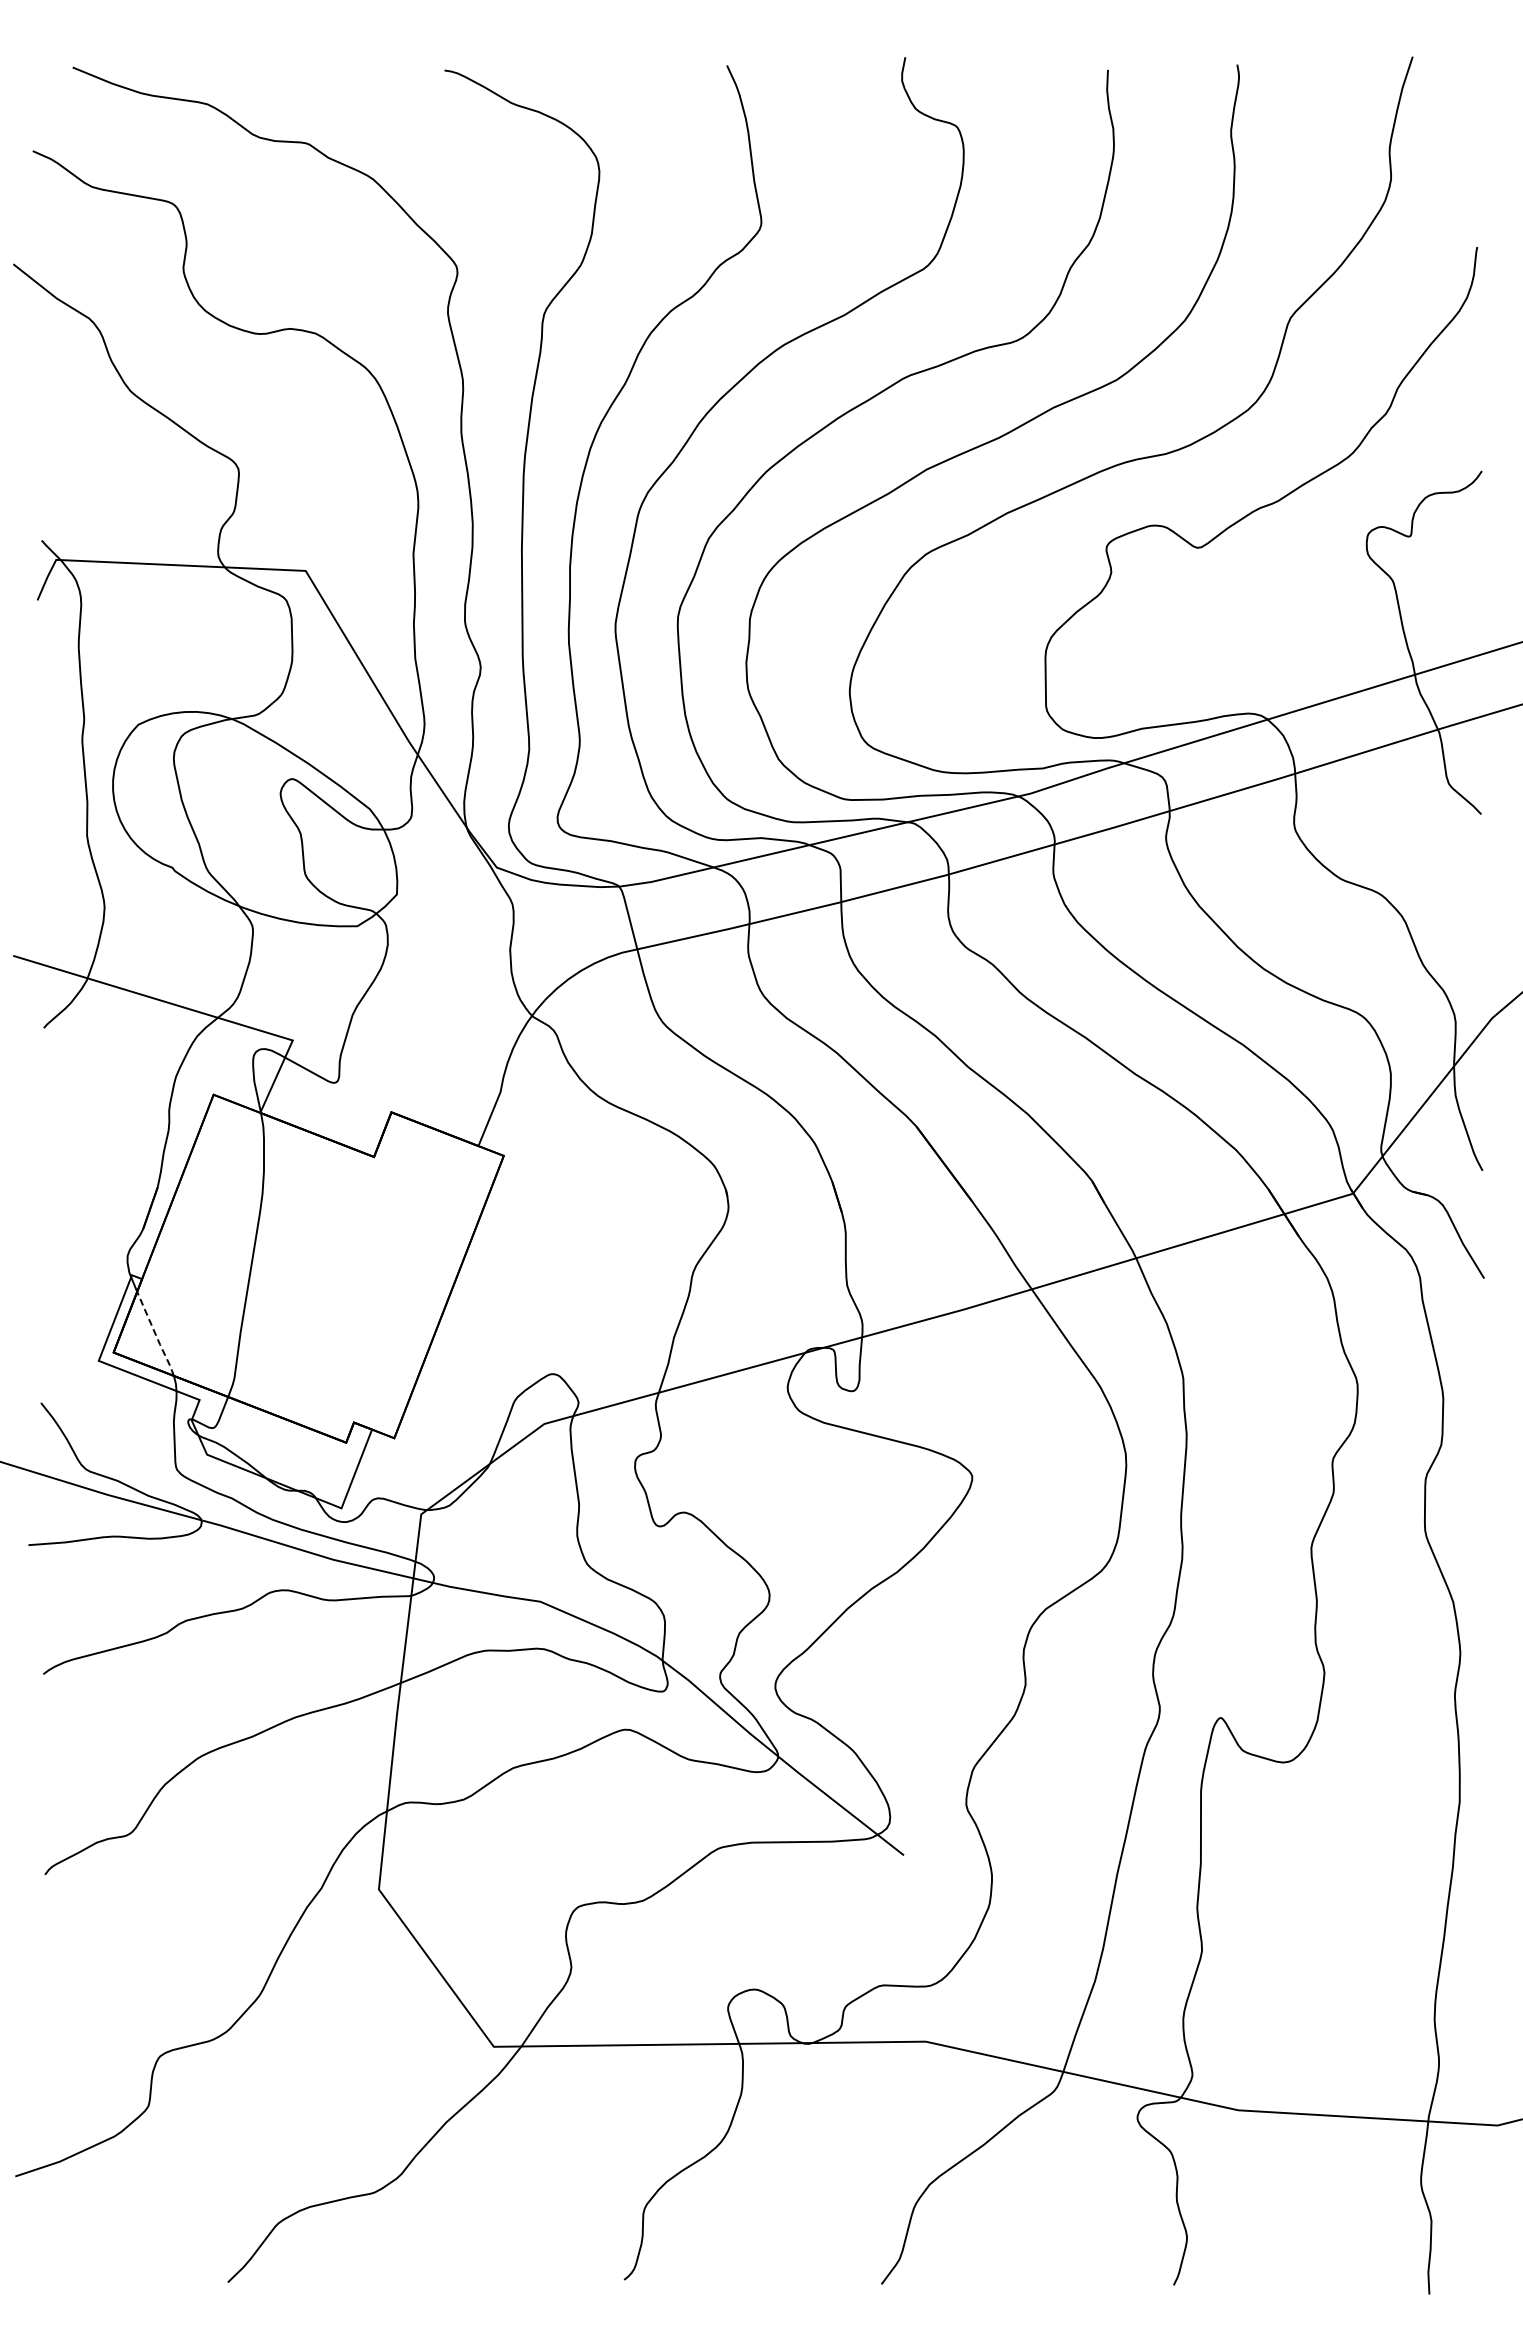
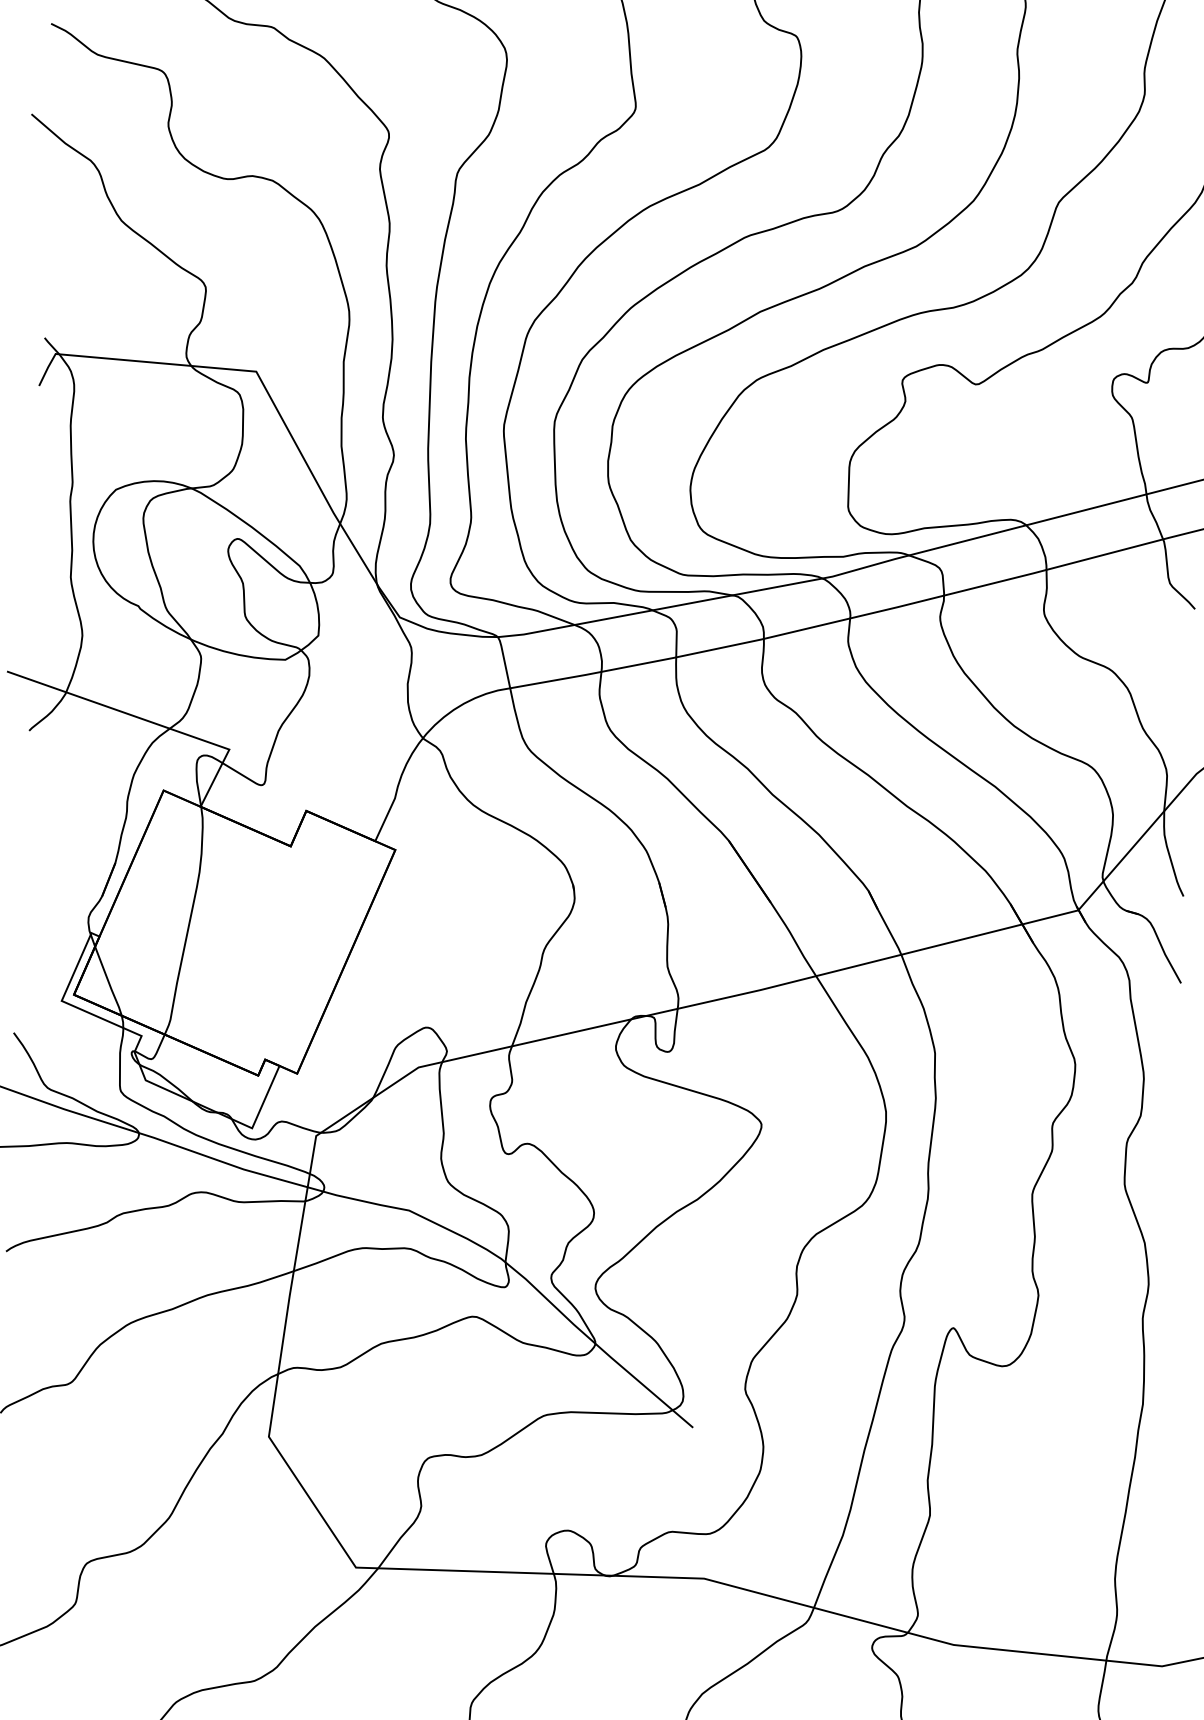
line: (156, 1335) -> (109, 982), dashed -> solid

